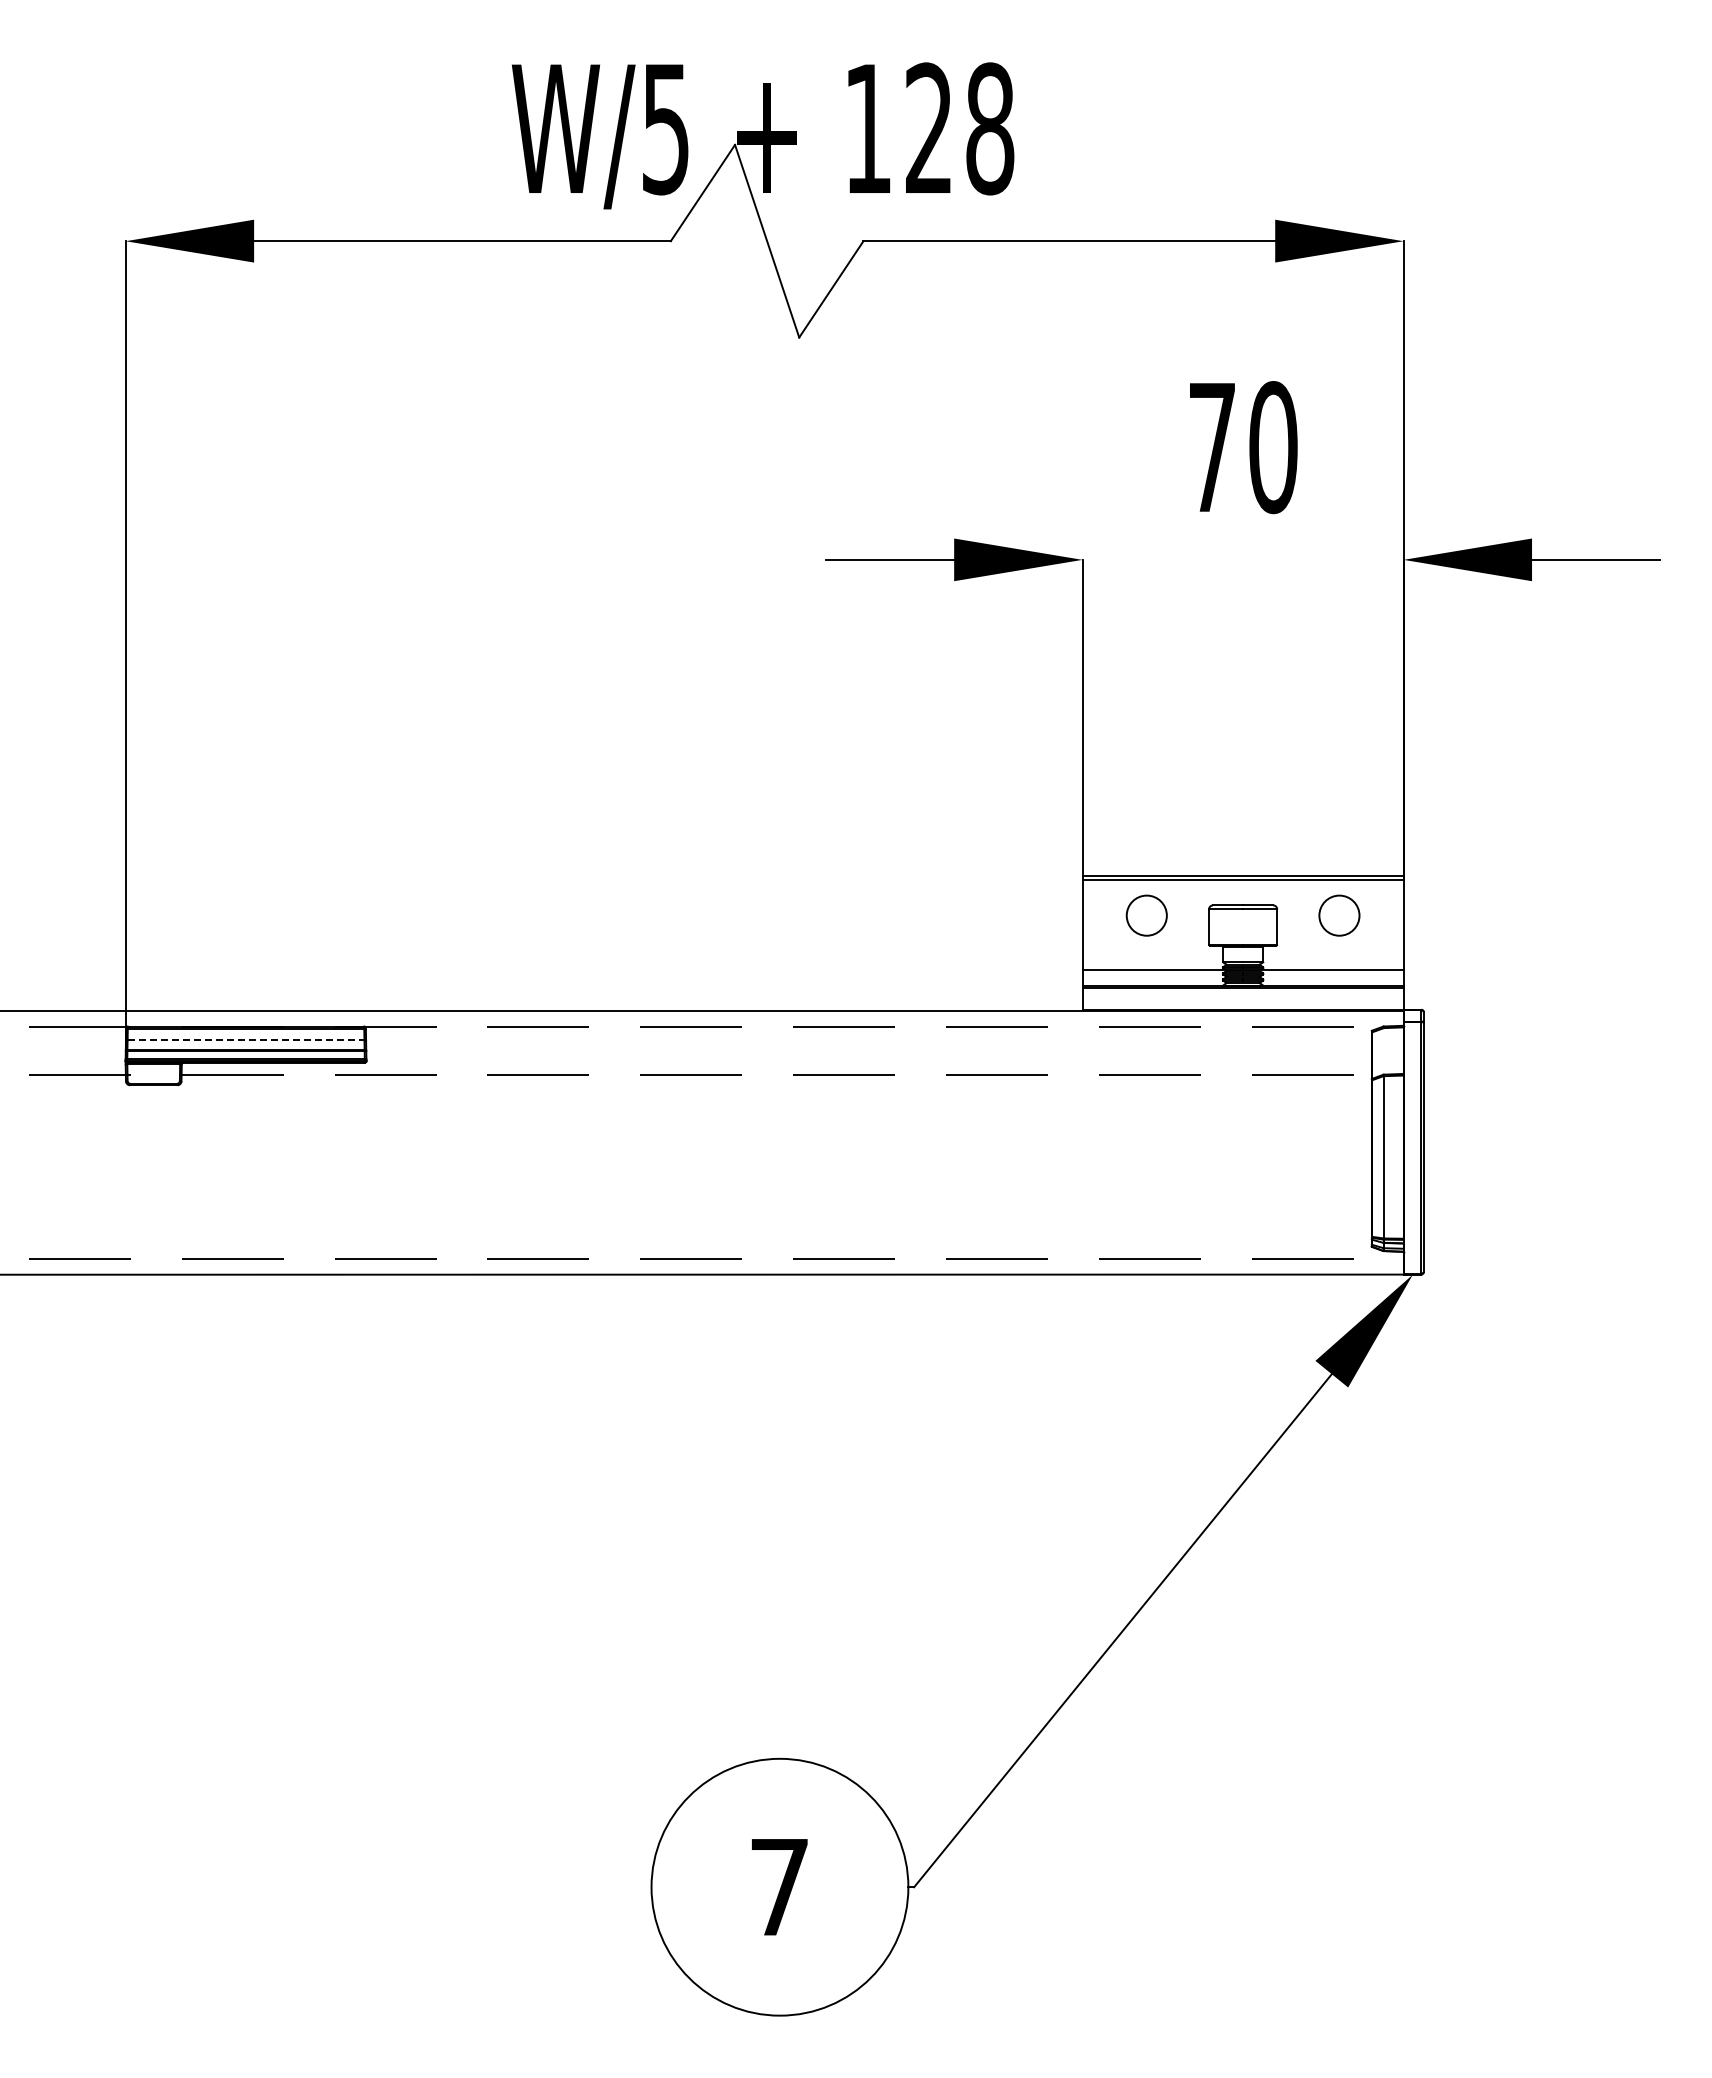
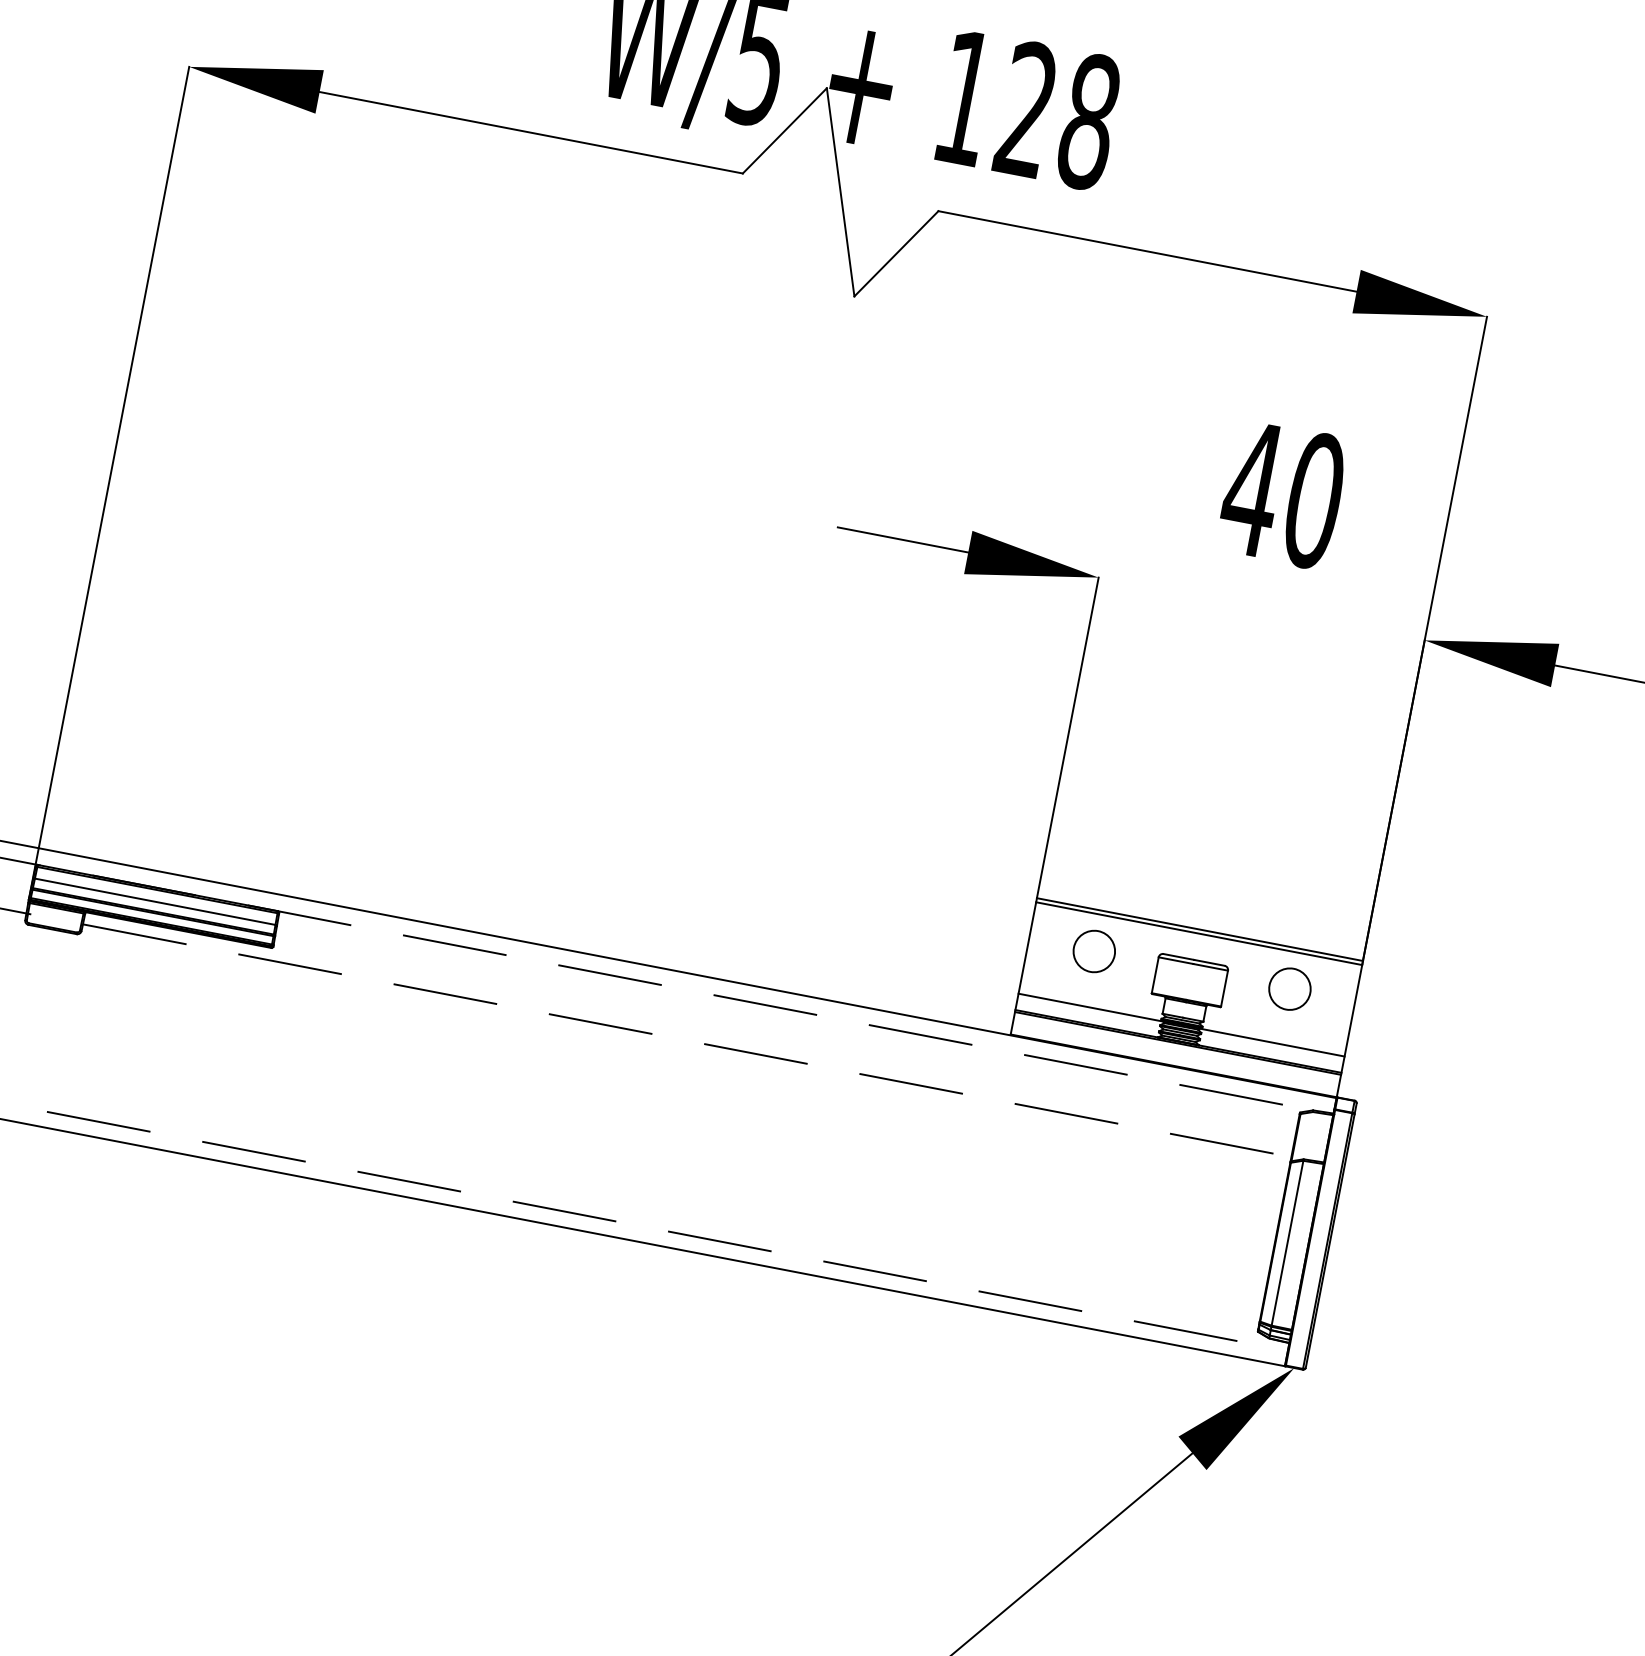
text: (1211, 447) -> (1251, 488), 70 -> 40
line: (246, 1040) -> (155, 902), dashed -> solid

